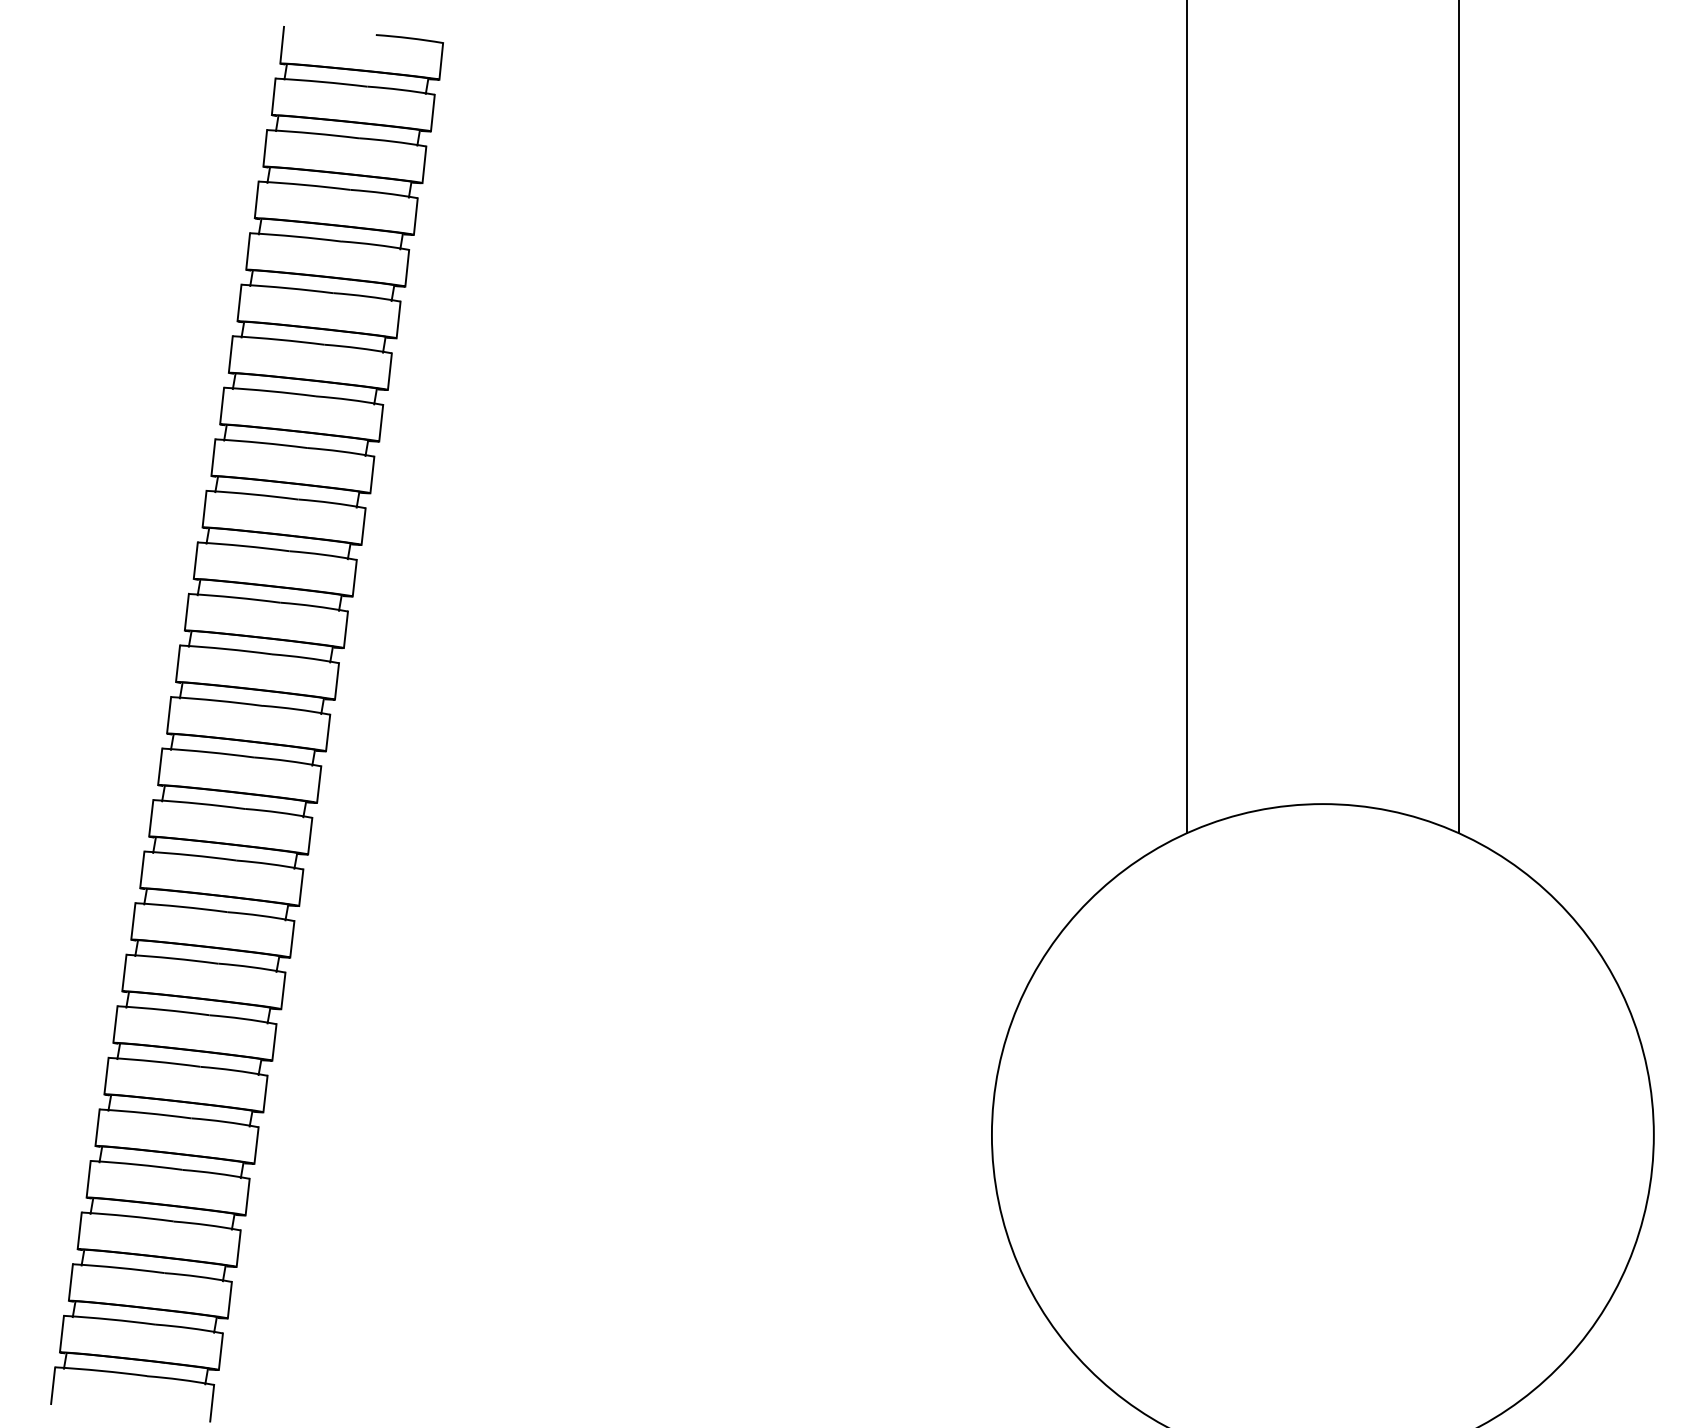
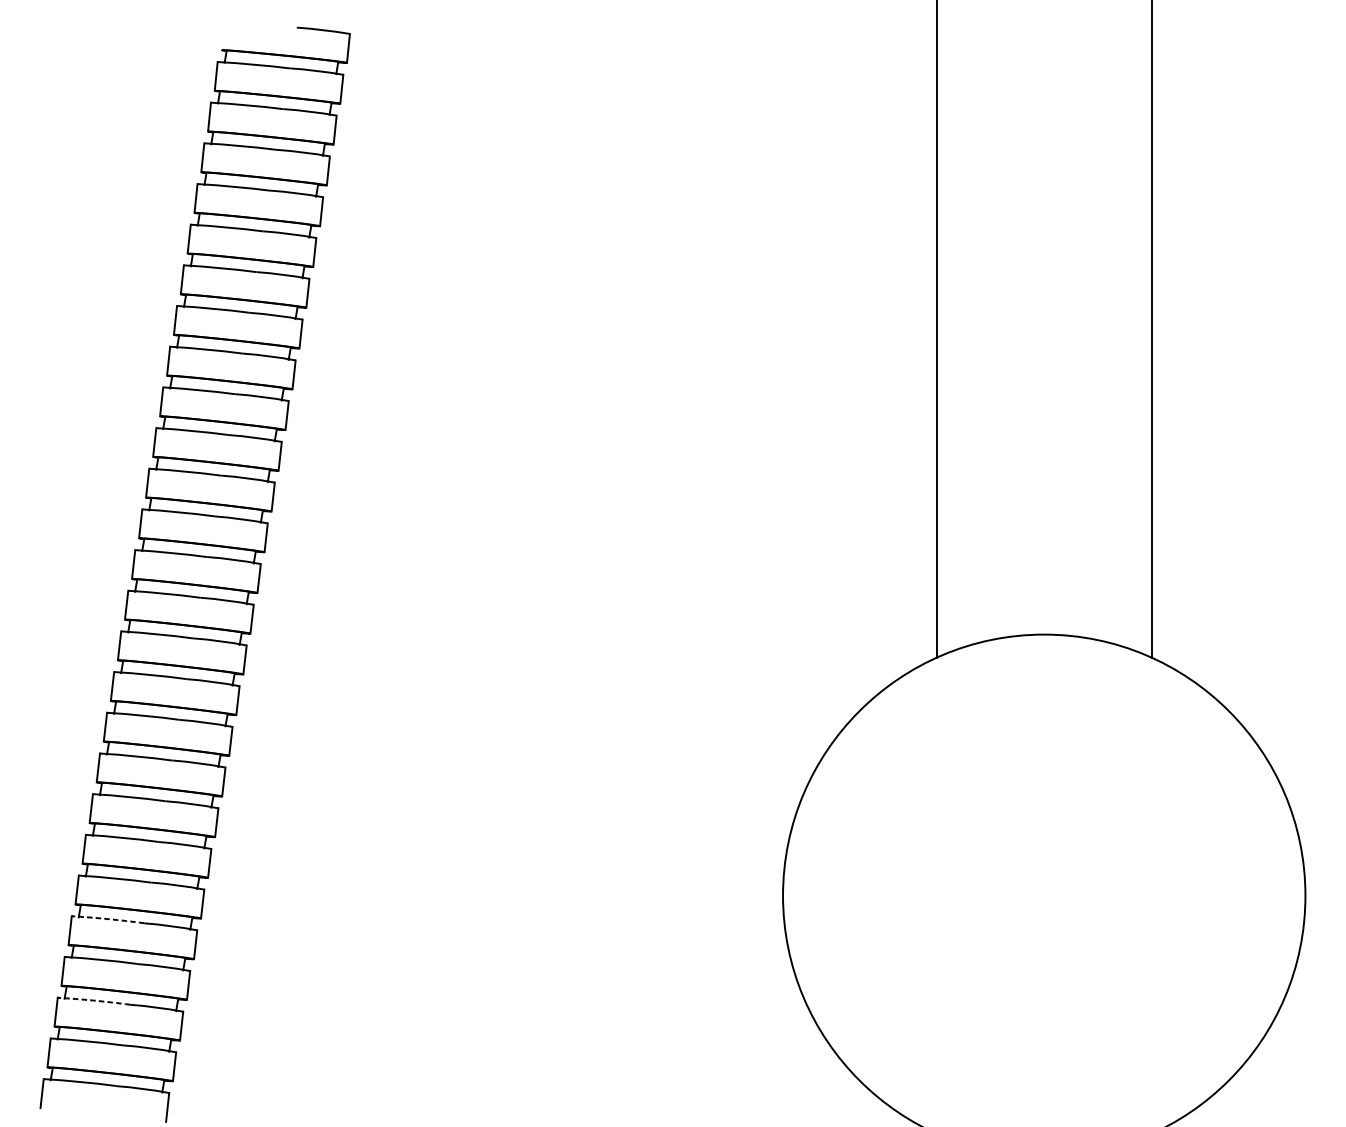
line: (282, 44) -> (223, 35), removed
arc: (136, 1164) -> (107, 919), solid -> dashed
arc: (118, 1267) -> (93, 1000), solid -> dashed

